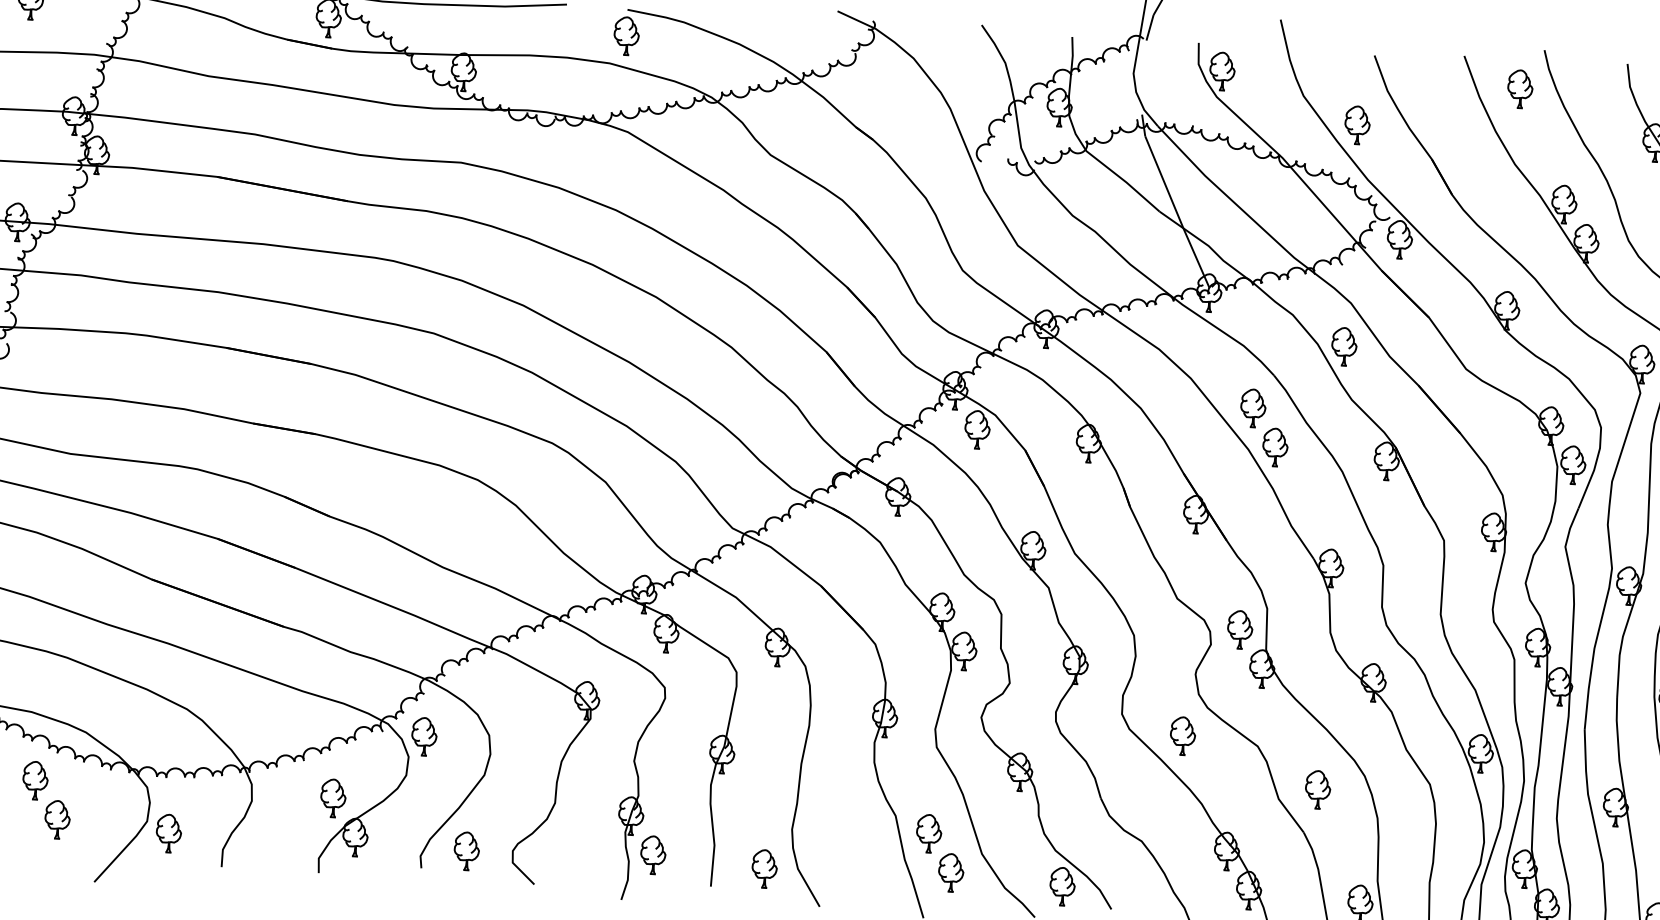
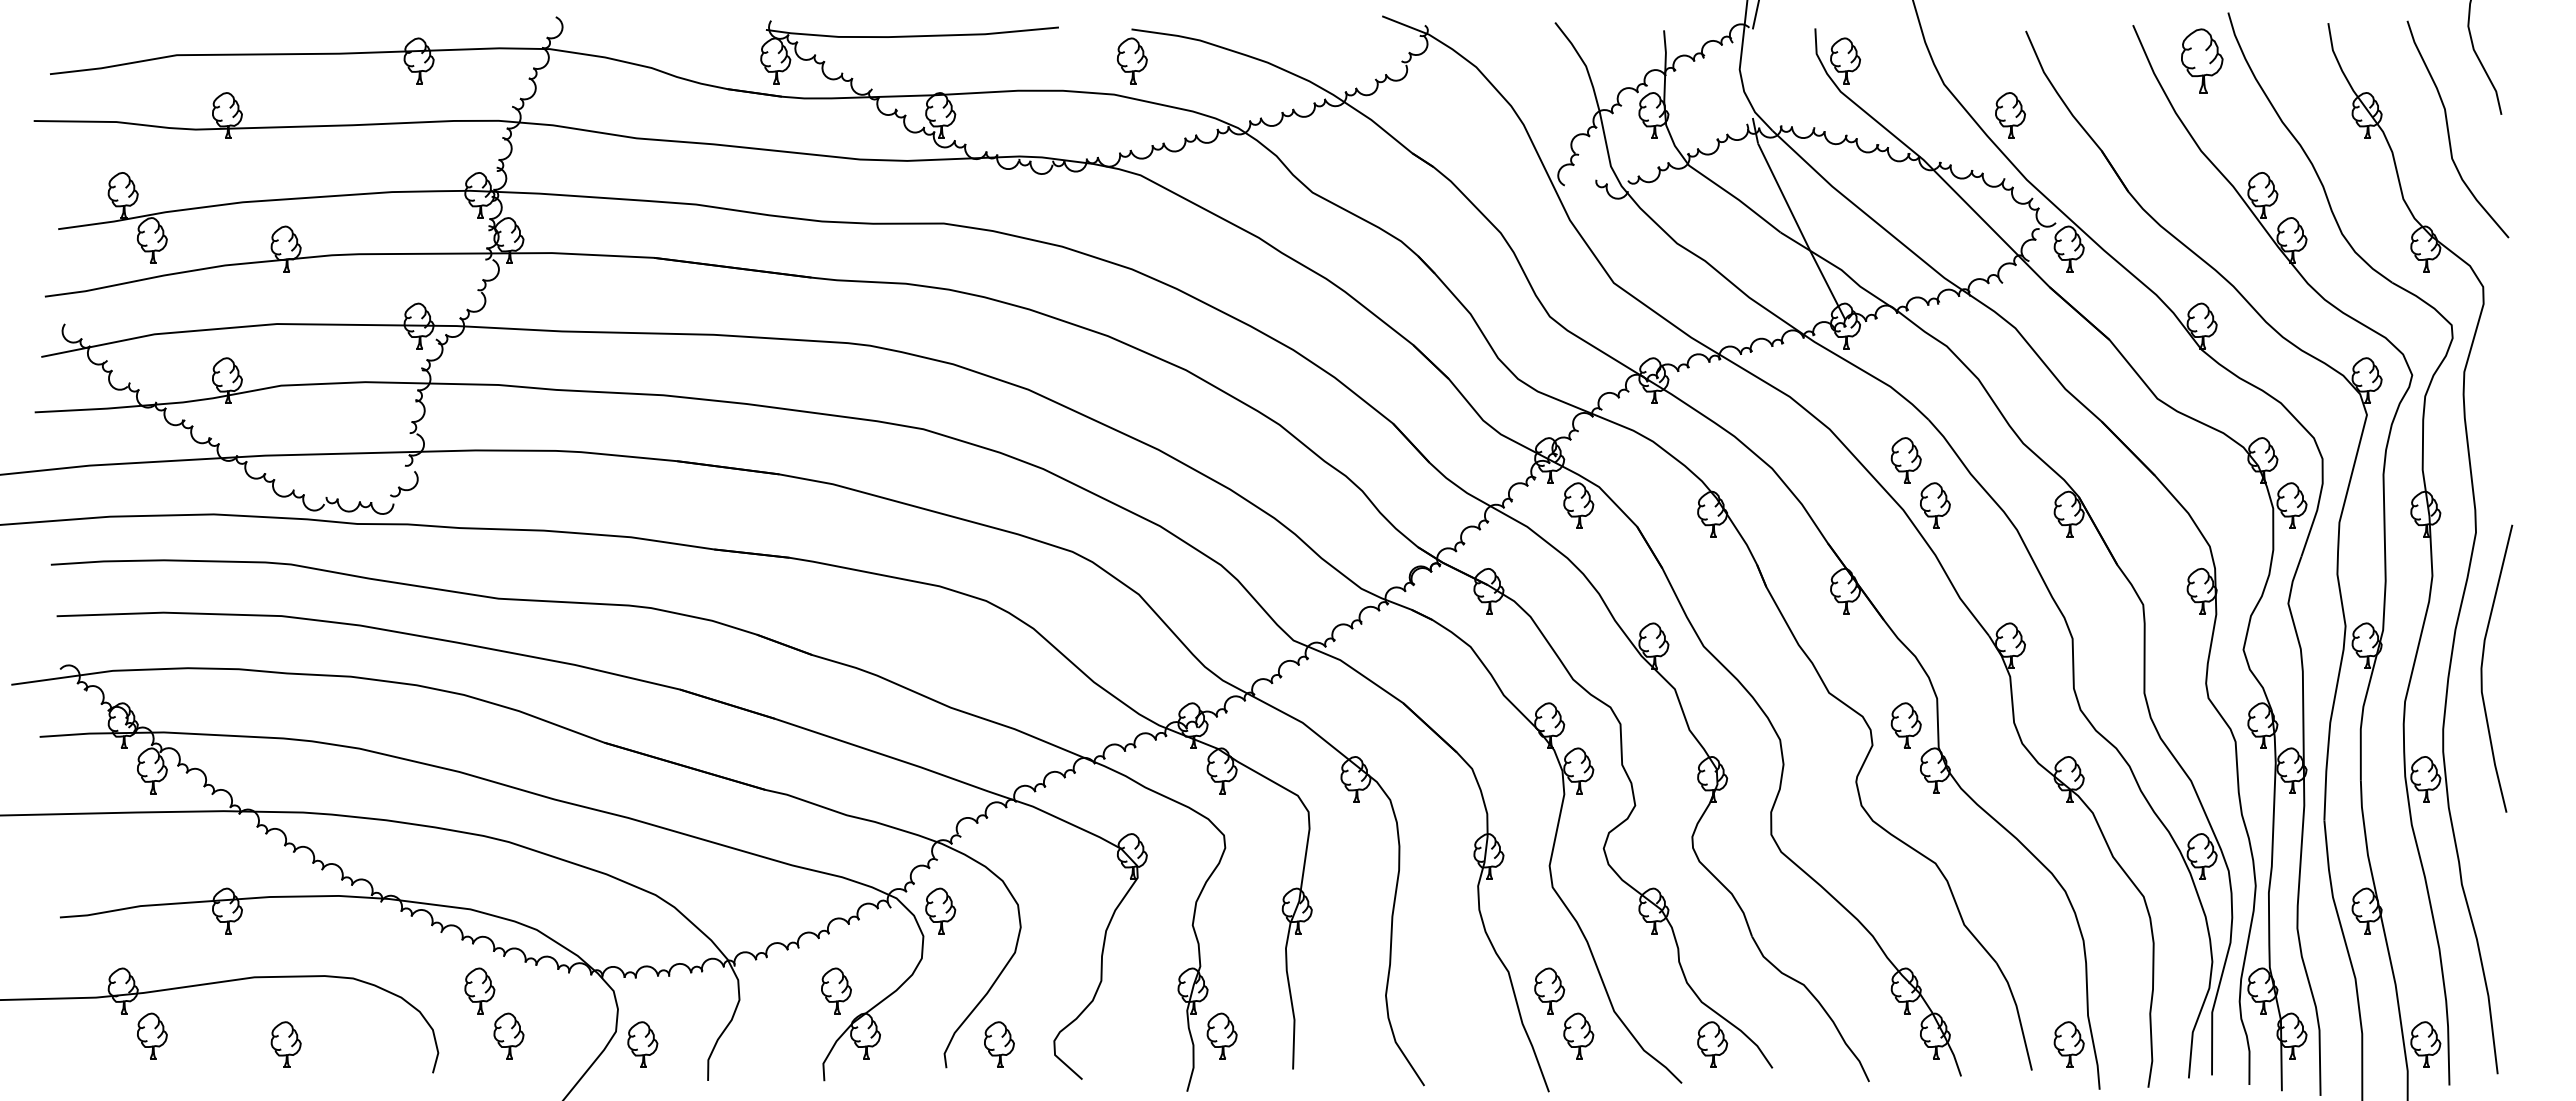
part: (1519, 88) -> (2201, 60), size x1.4
part: (1344, 346) -> (2010, 380), removed
part: (1182, 736) -> (1845, 856), removed
part: (1318, 789) -> (2010, 910), removed
part: (764, 868) -> (1355, 1044), removed

